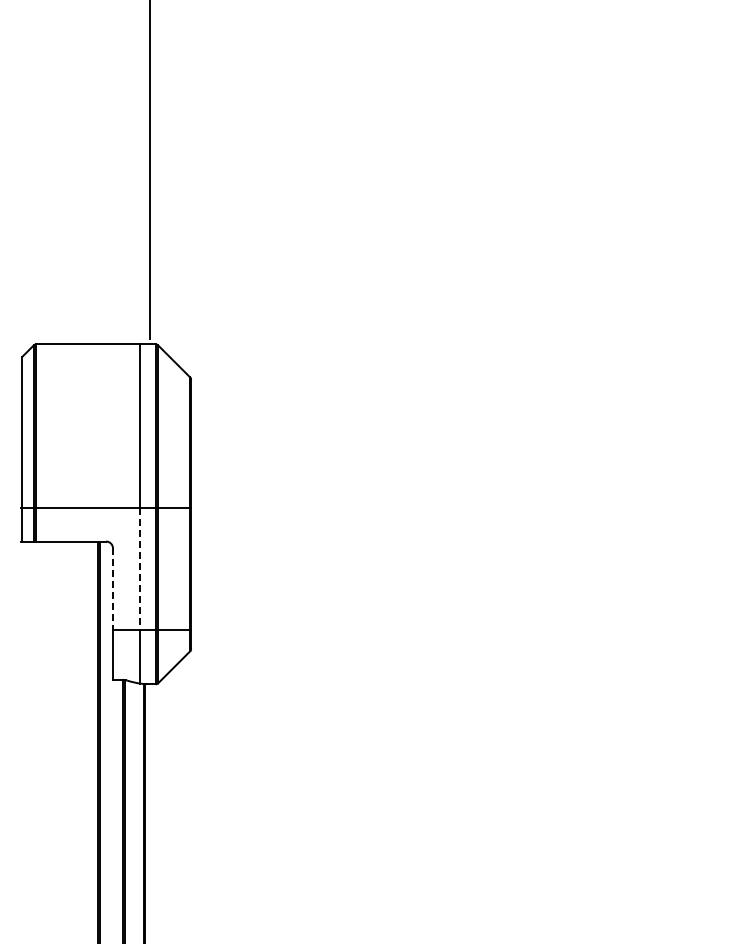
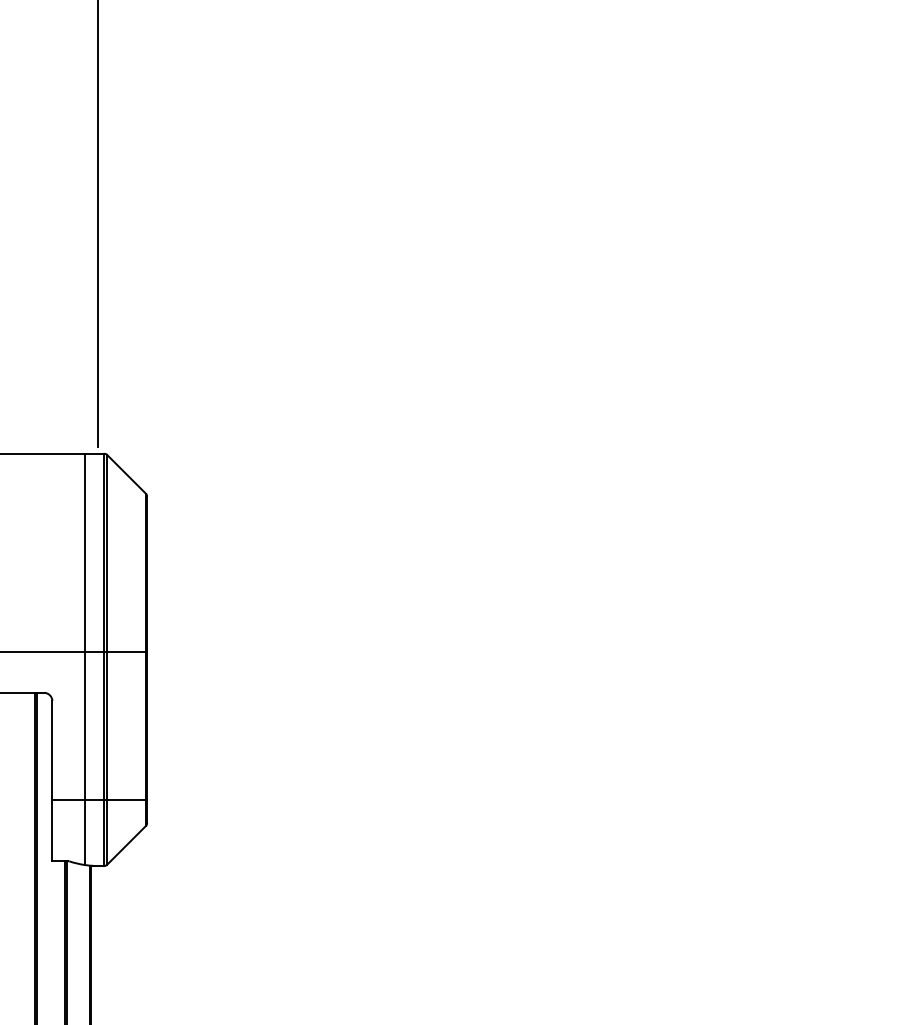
line: (140, 569) -> (85, 726), dashed -> solid
line: (112, 589) -> (51, 750), dashed -> solid

